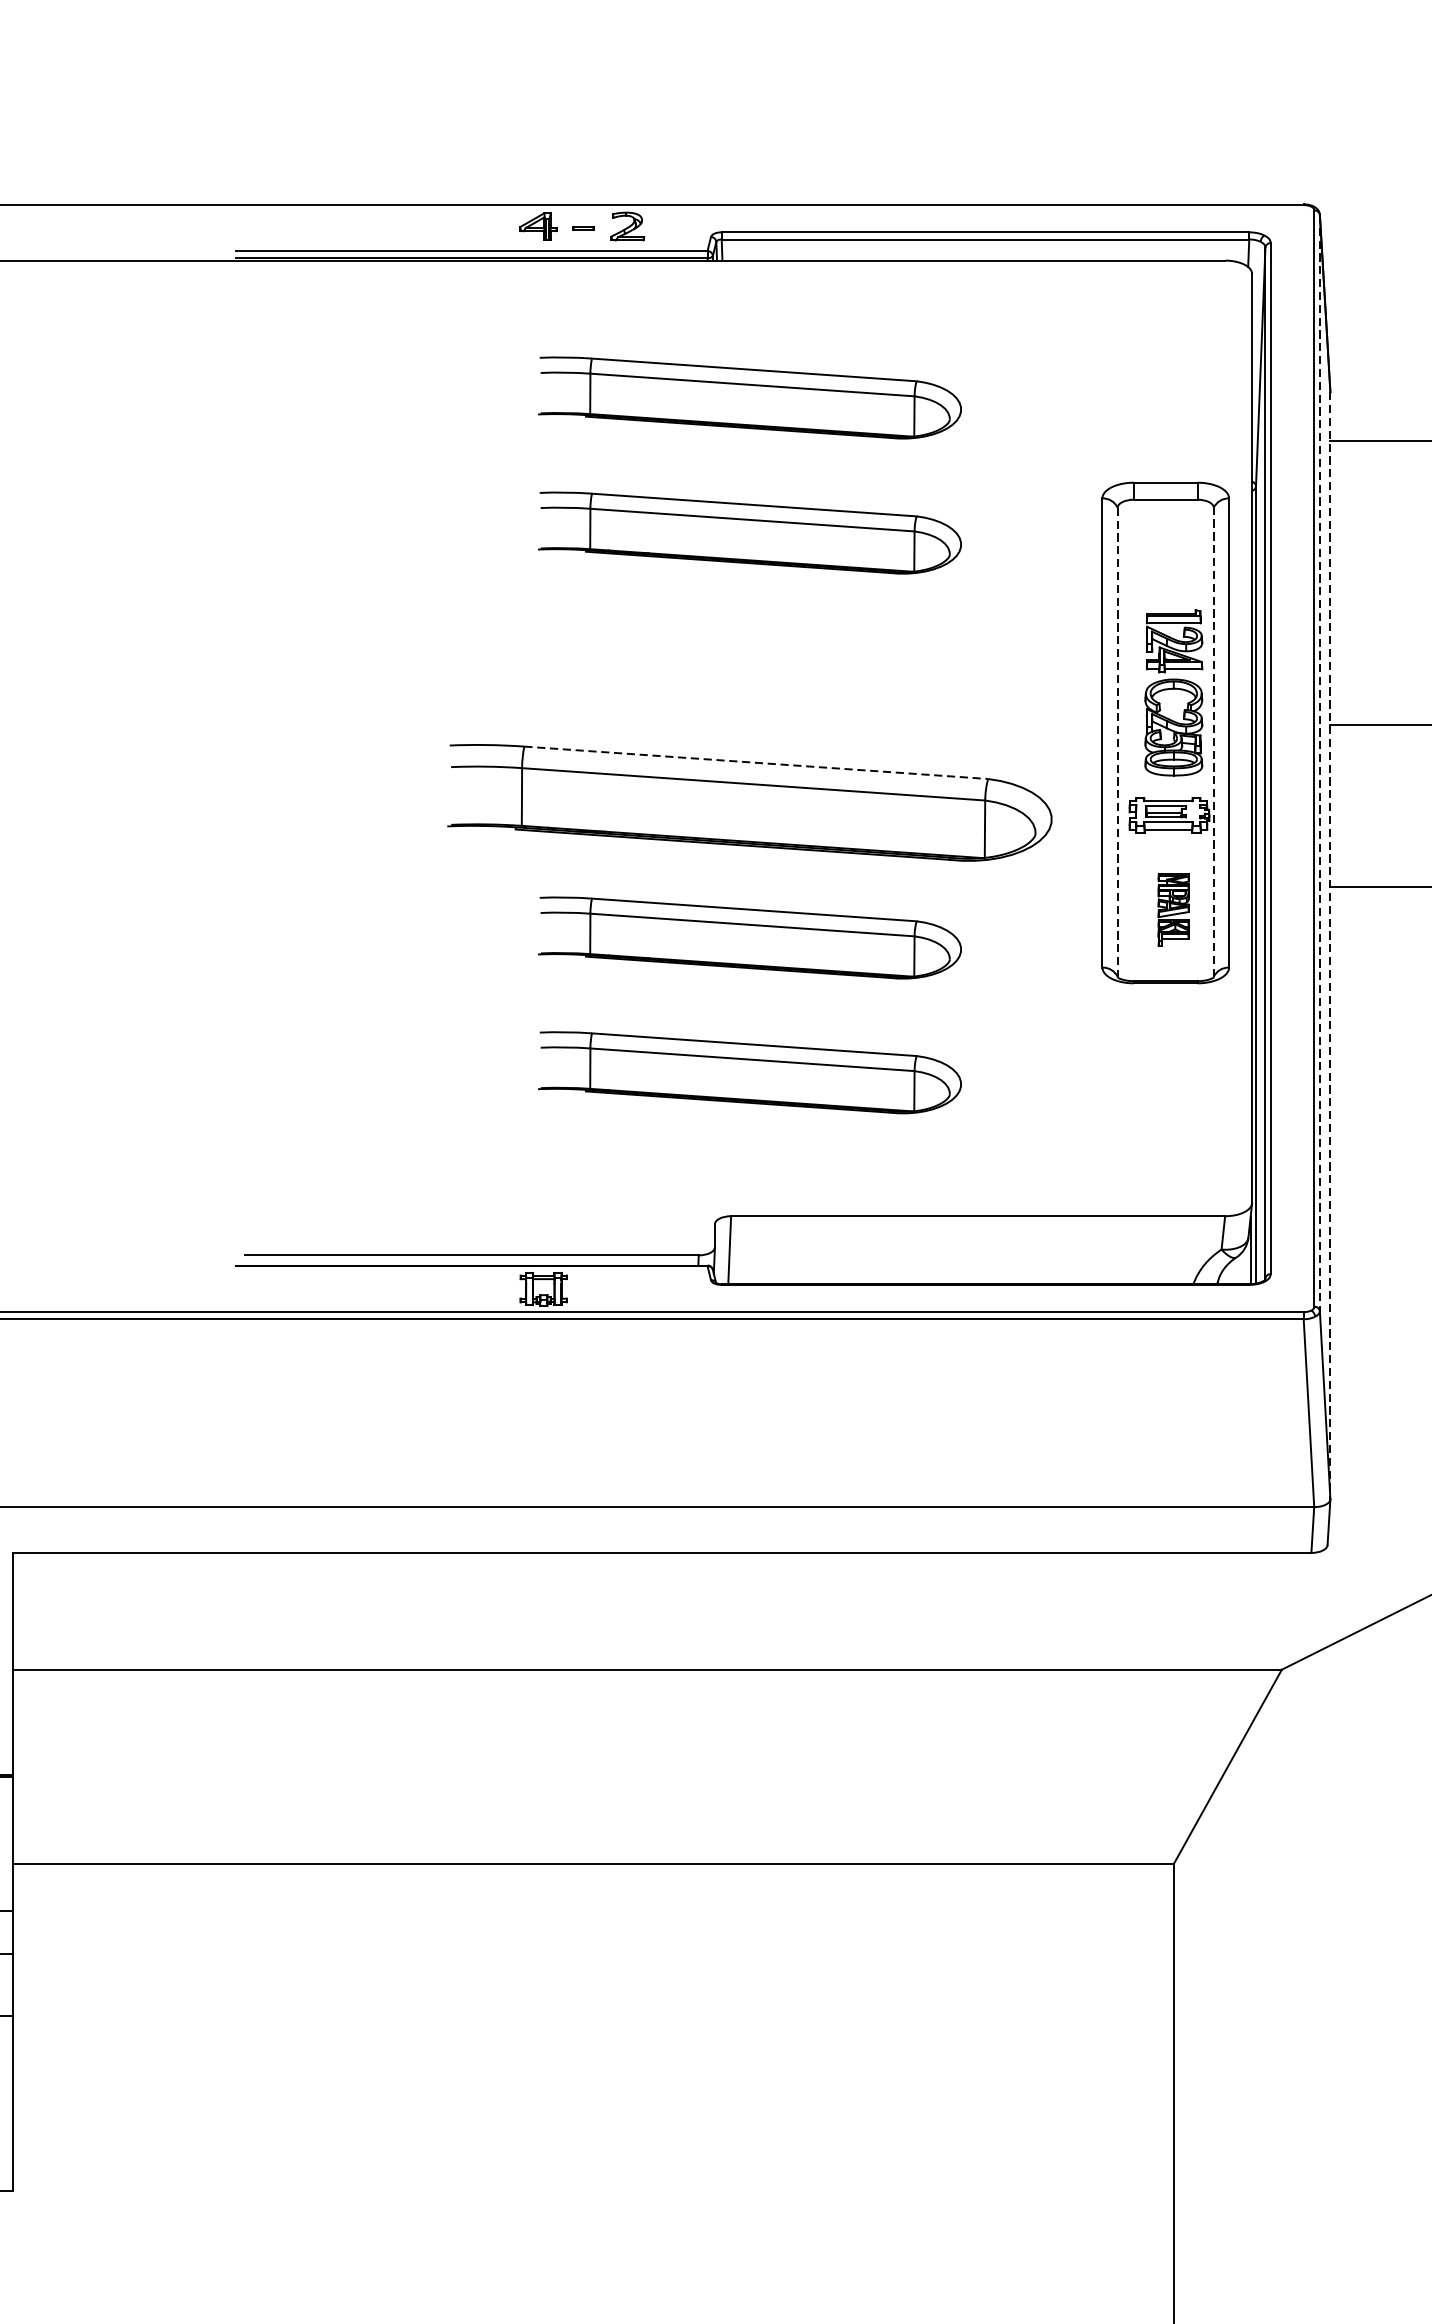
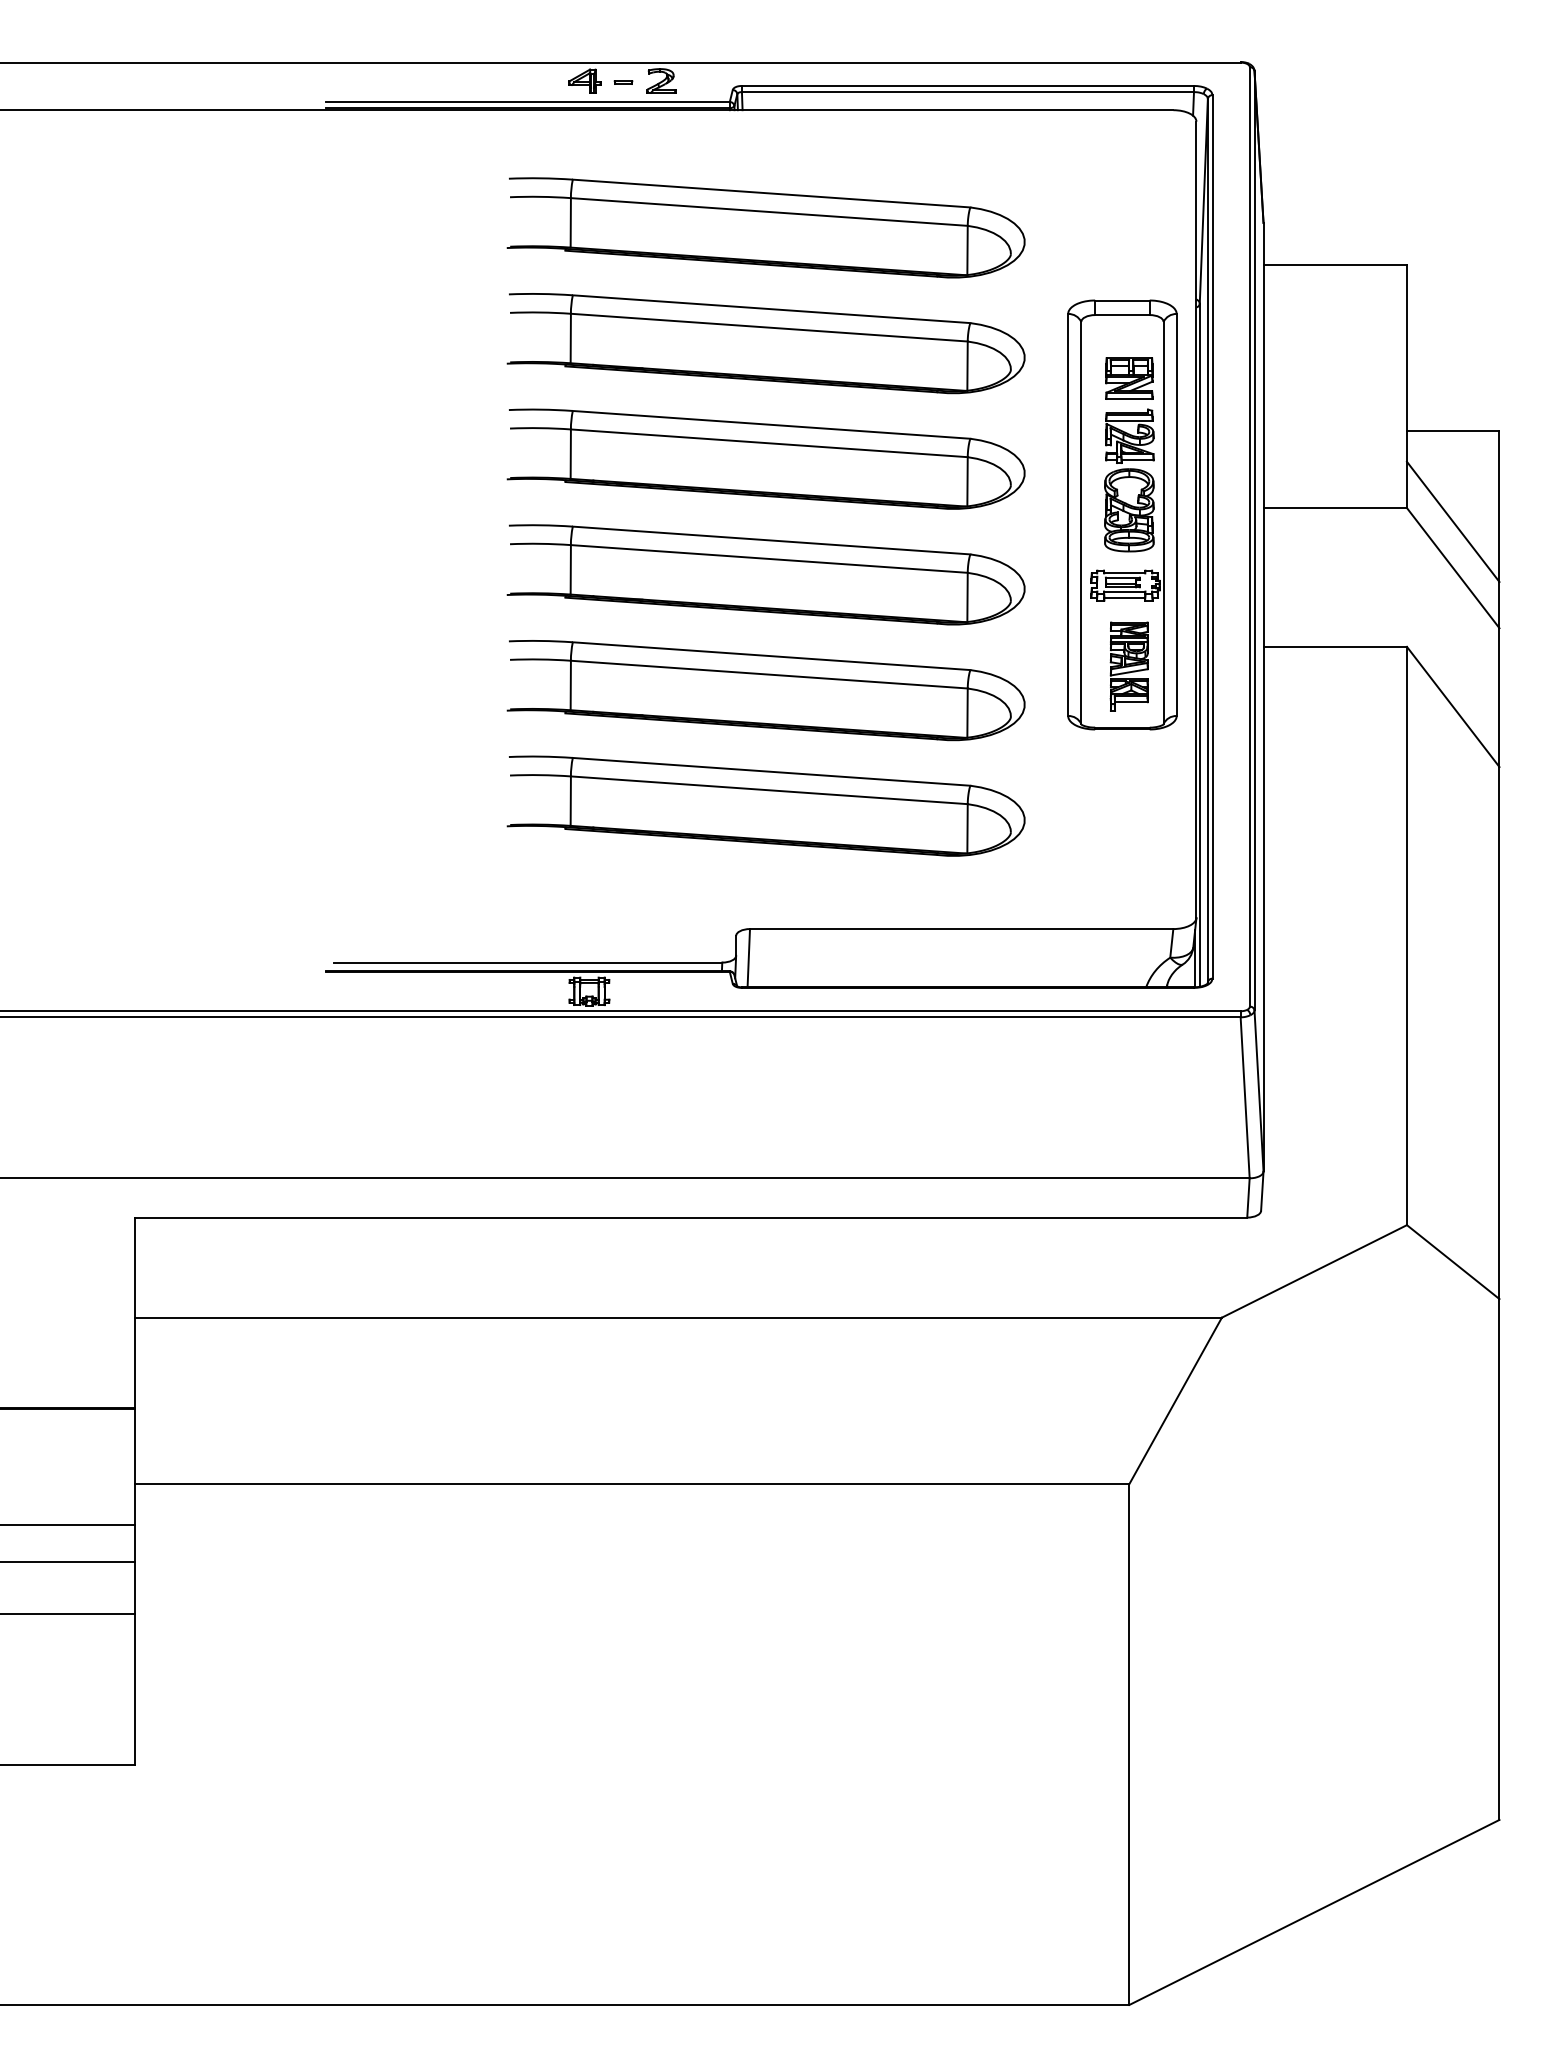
part: (749, 397) -> (765, 227), size x1.43
part: (749, 532) -> (765, 343), size x1.43
part: (1173, 573) -> (1129, 378), added
part: (749, 667) -> (765, 458), added
line: (1213, 741) -> (1163, 522), dashed -> solid
line: (1117, 742) -> (1081, 523), dashed -> solid
line: (757, 762) -> (772, 540), dashed -> solid
line: (1319, 762) -> (1254, 540), dashed -> solid
part: (1172, 909) -> (1128, 666), size x1.43
part: (749, 937) -> (765, 690), size x1.43
line: (1330, 945) -> (1263, 697), dashed -> solid
part: (749, 1072) -> (765, 805), size x1.43

